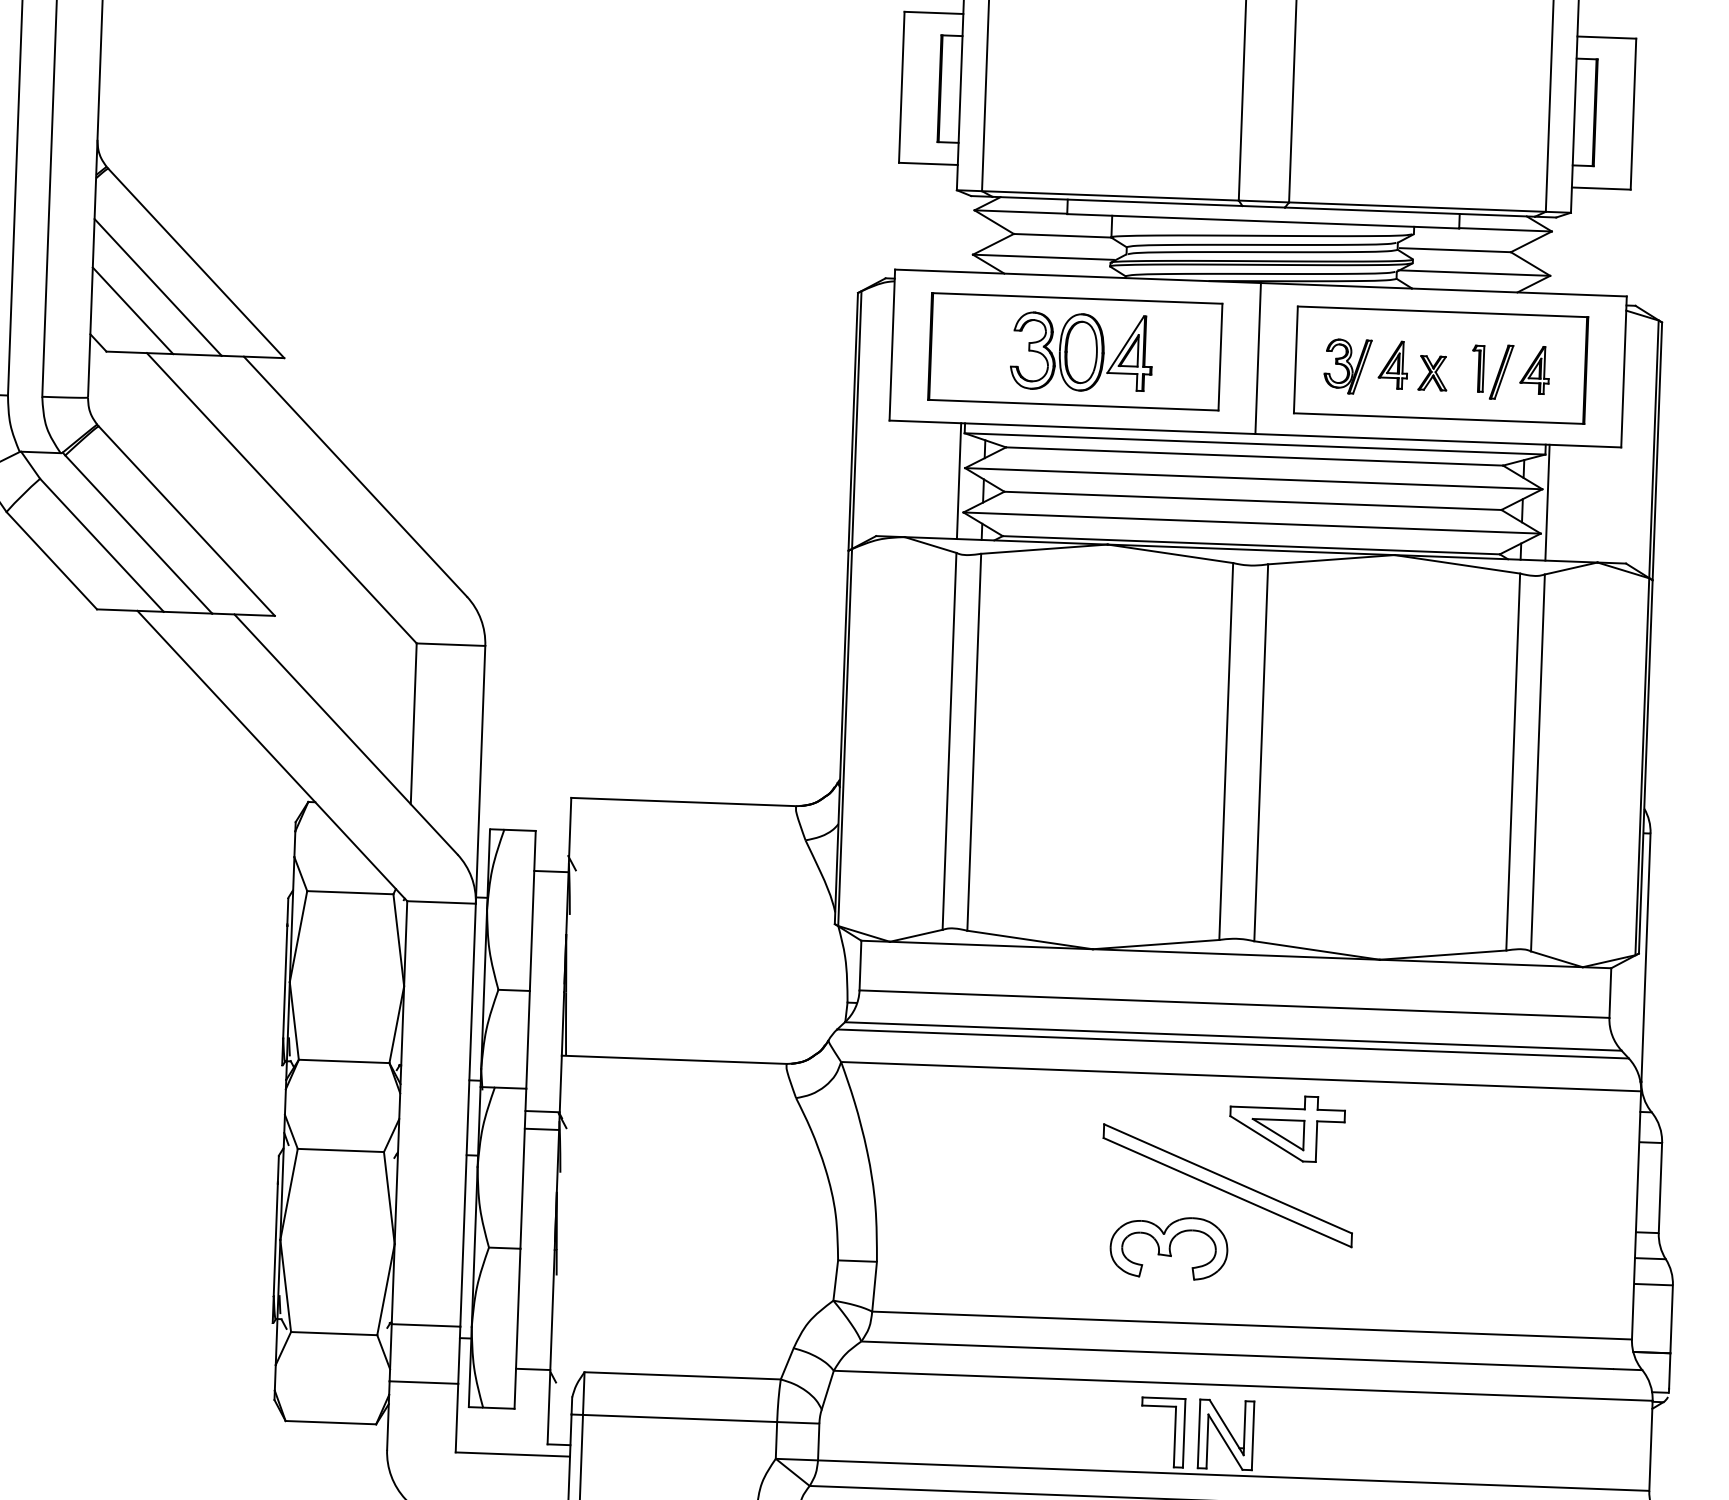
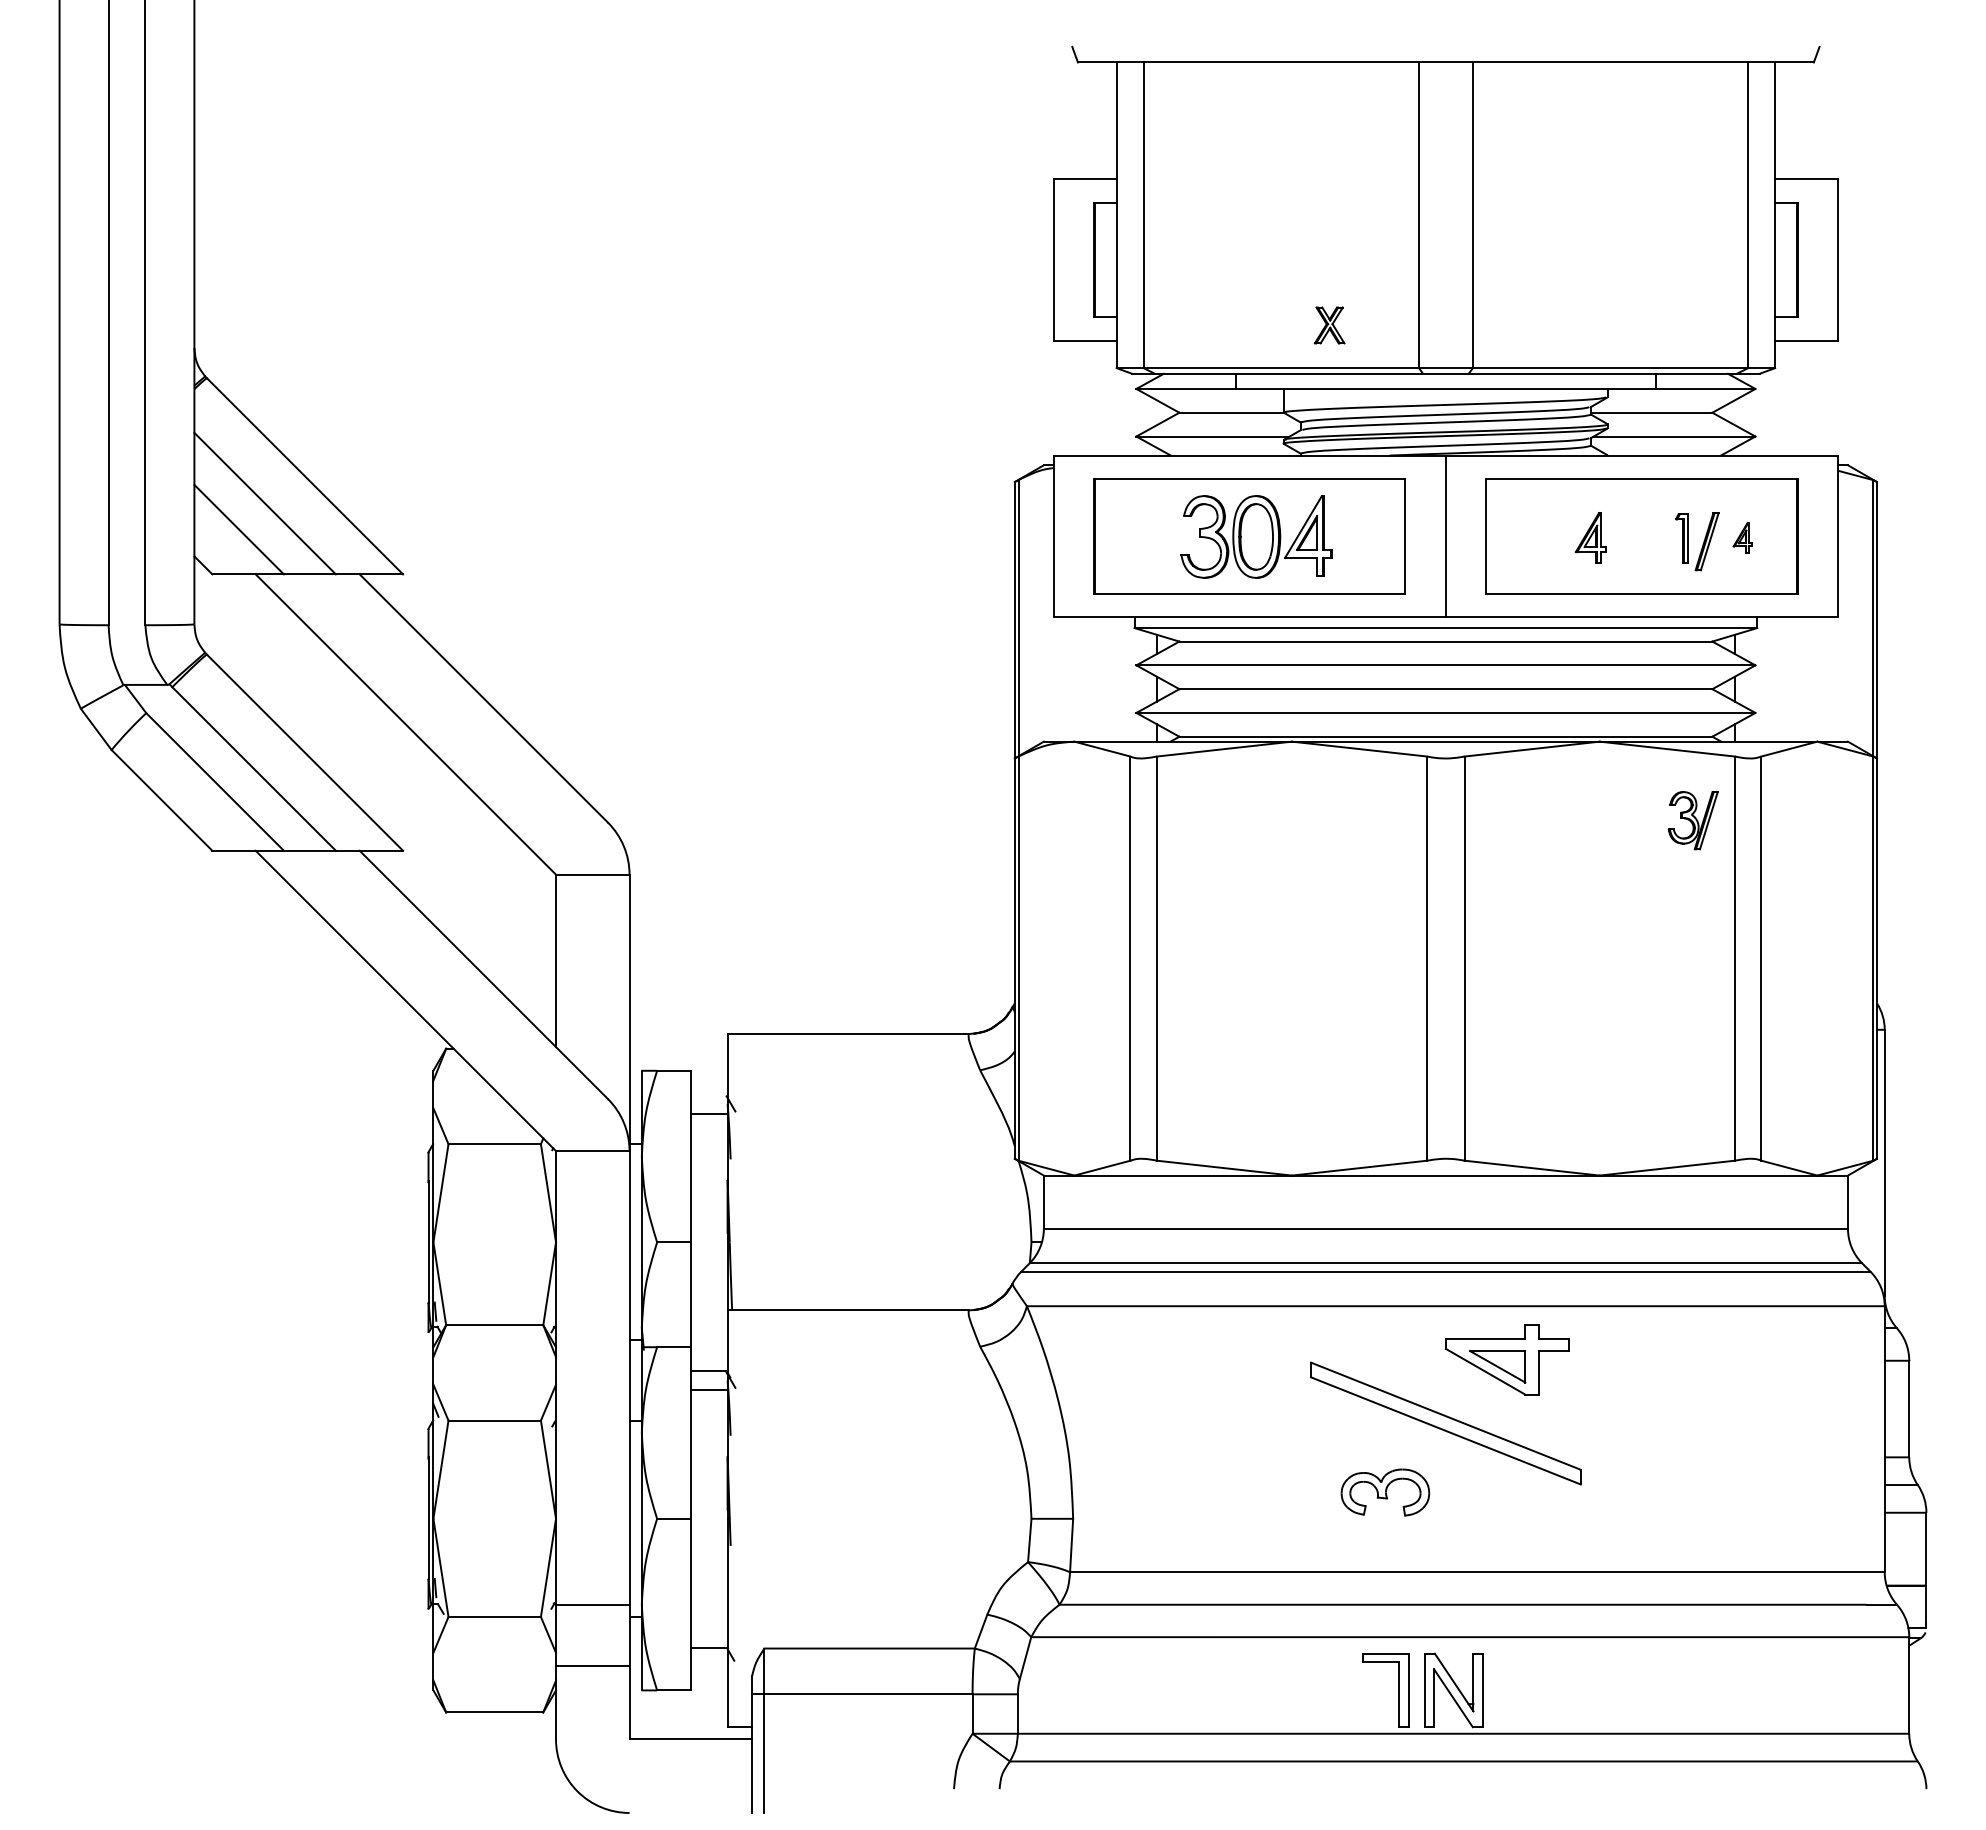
part: (1347, 366) -> (1692, 820), moved
part: (1534, 369) -> (1742, 537), size x0.6
part: (1432, 373) -> (1329, 325), moved
line: (959, 481) -> (1130, 679), removed
line: (1547, 502) -> (1761, 679), removed
part: (1169, 1247) -> (1385, 1492), size x0.7

